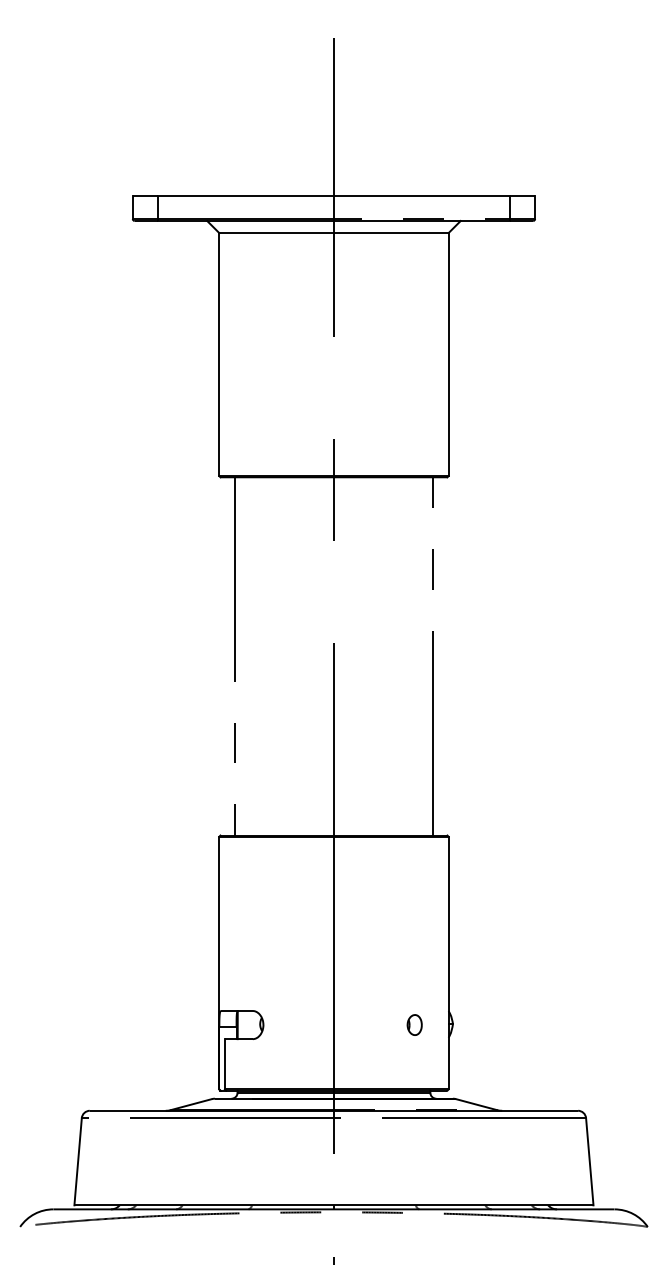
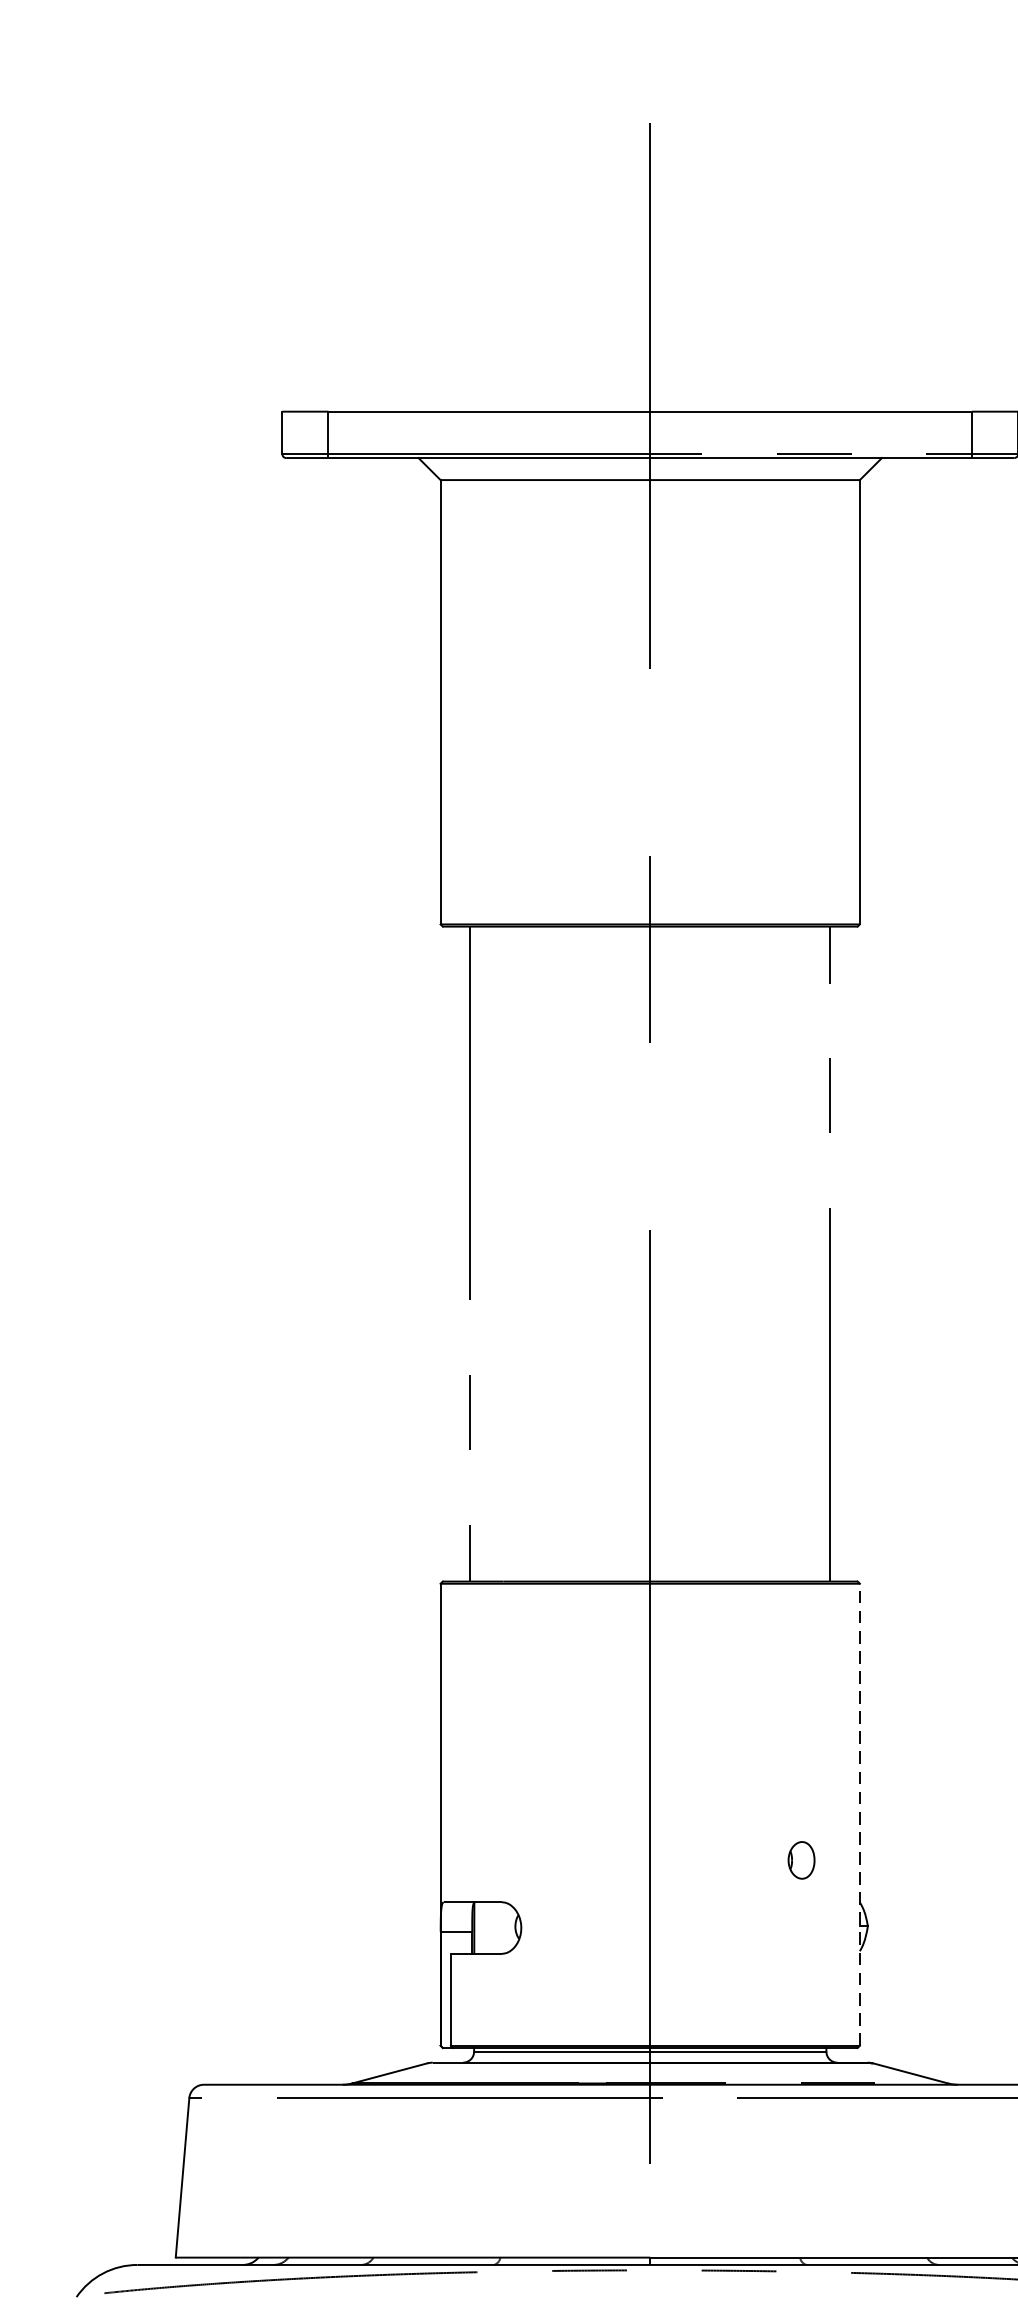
line: (448, 962) -> (859, 1813), solid -> dashed
part: (414, 1024) -> (801, 1859), moved

